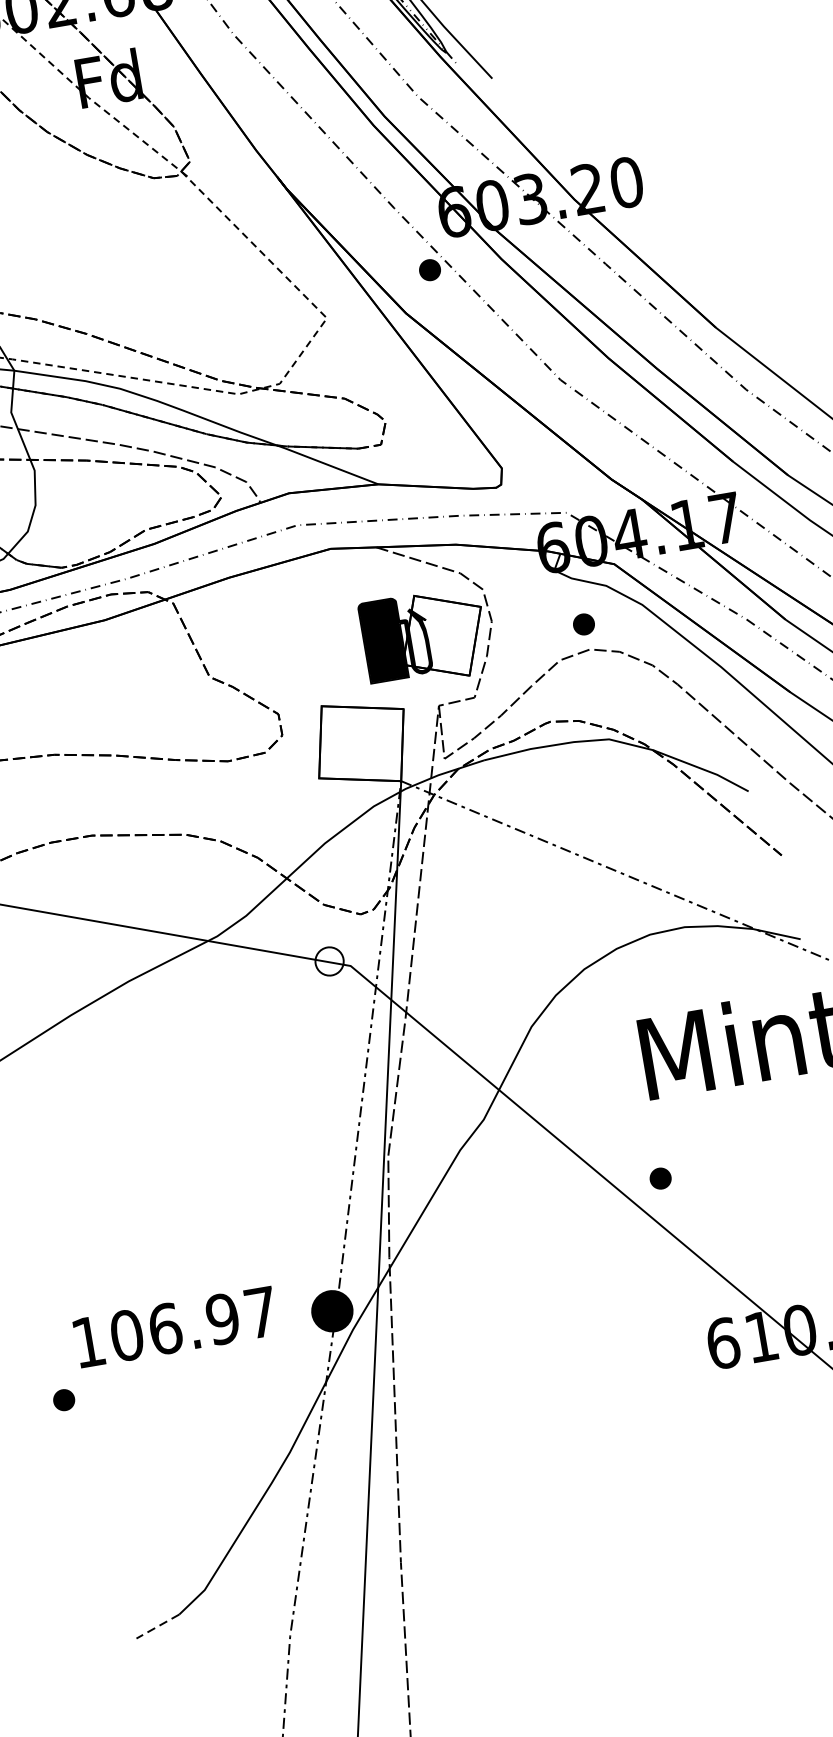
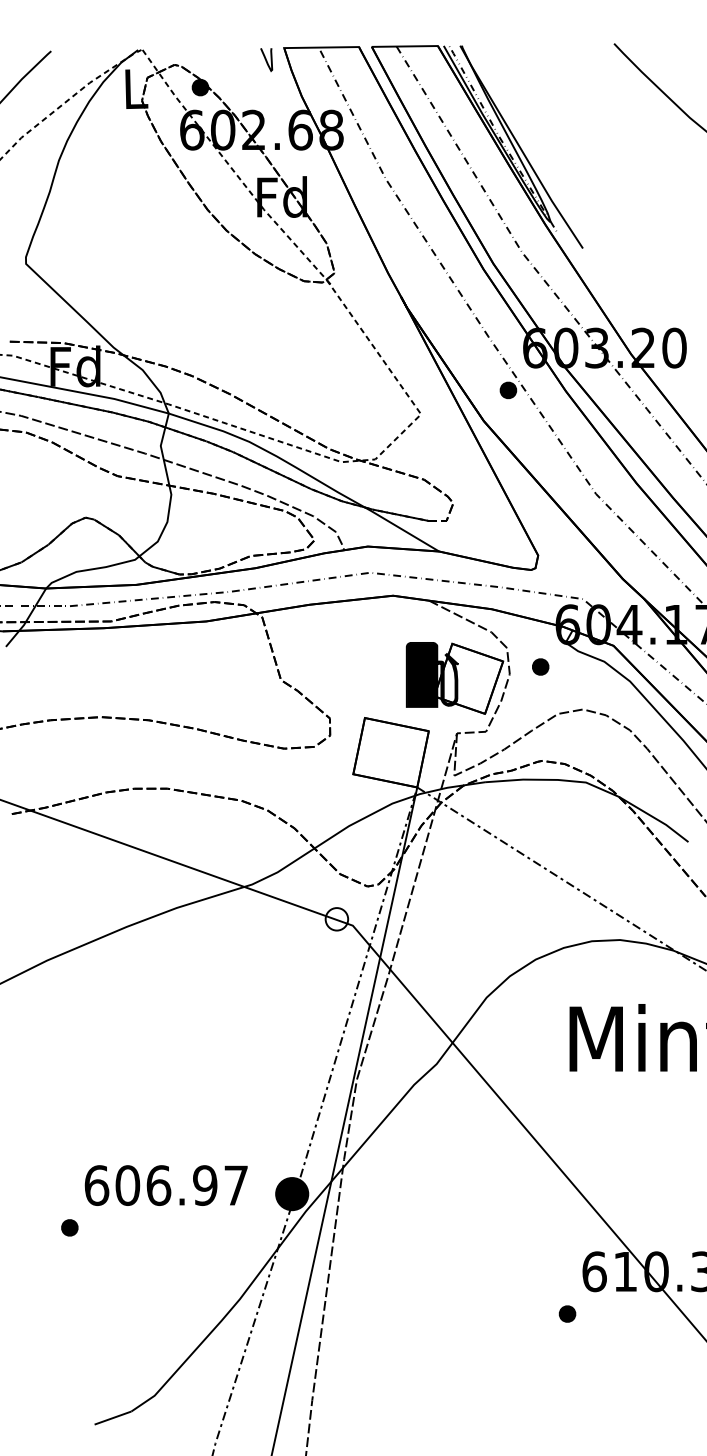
part: (583, 623) -> (540, 666), moved
part: (660, 1177) -> (567, 1313), moved
text: (88, 1342) -> (96, 1185), 106.97 -> 606.97
line: (158, 1626) -> (113, 1418), dashed -> solid

